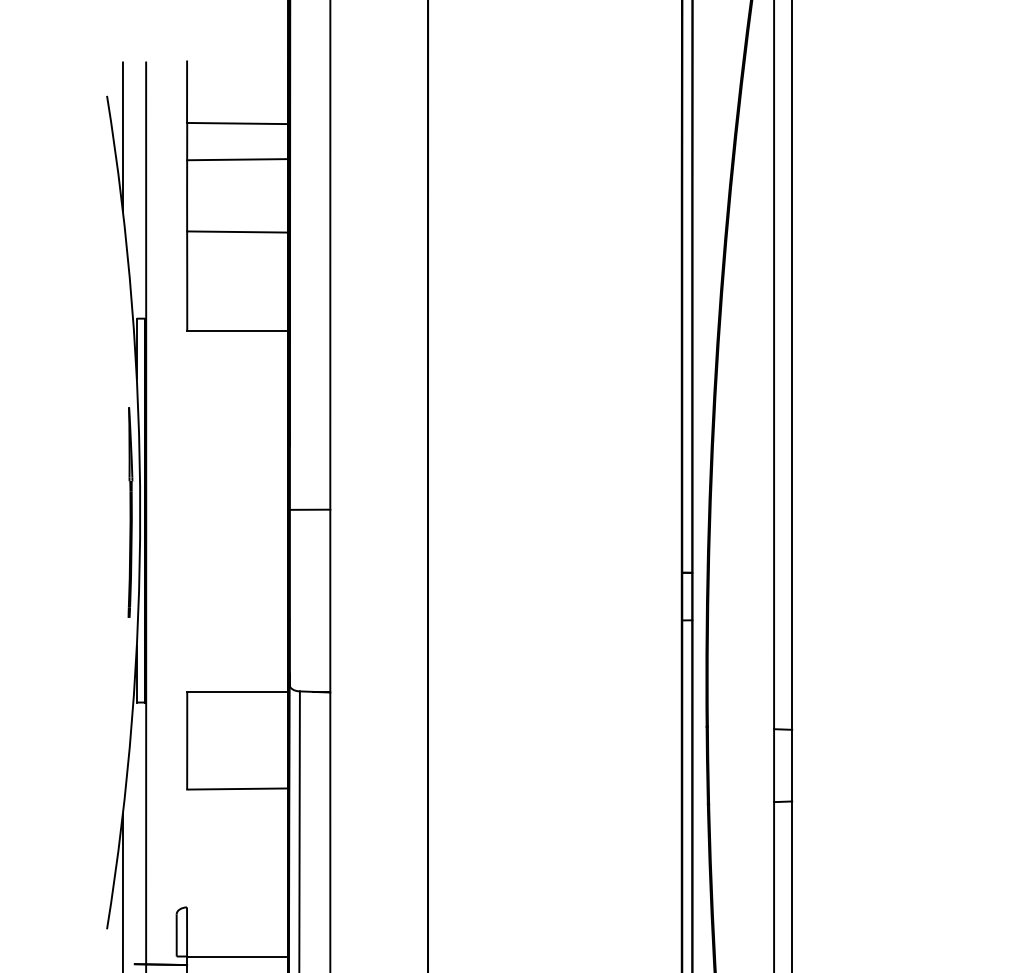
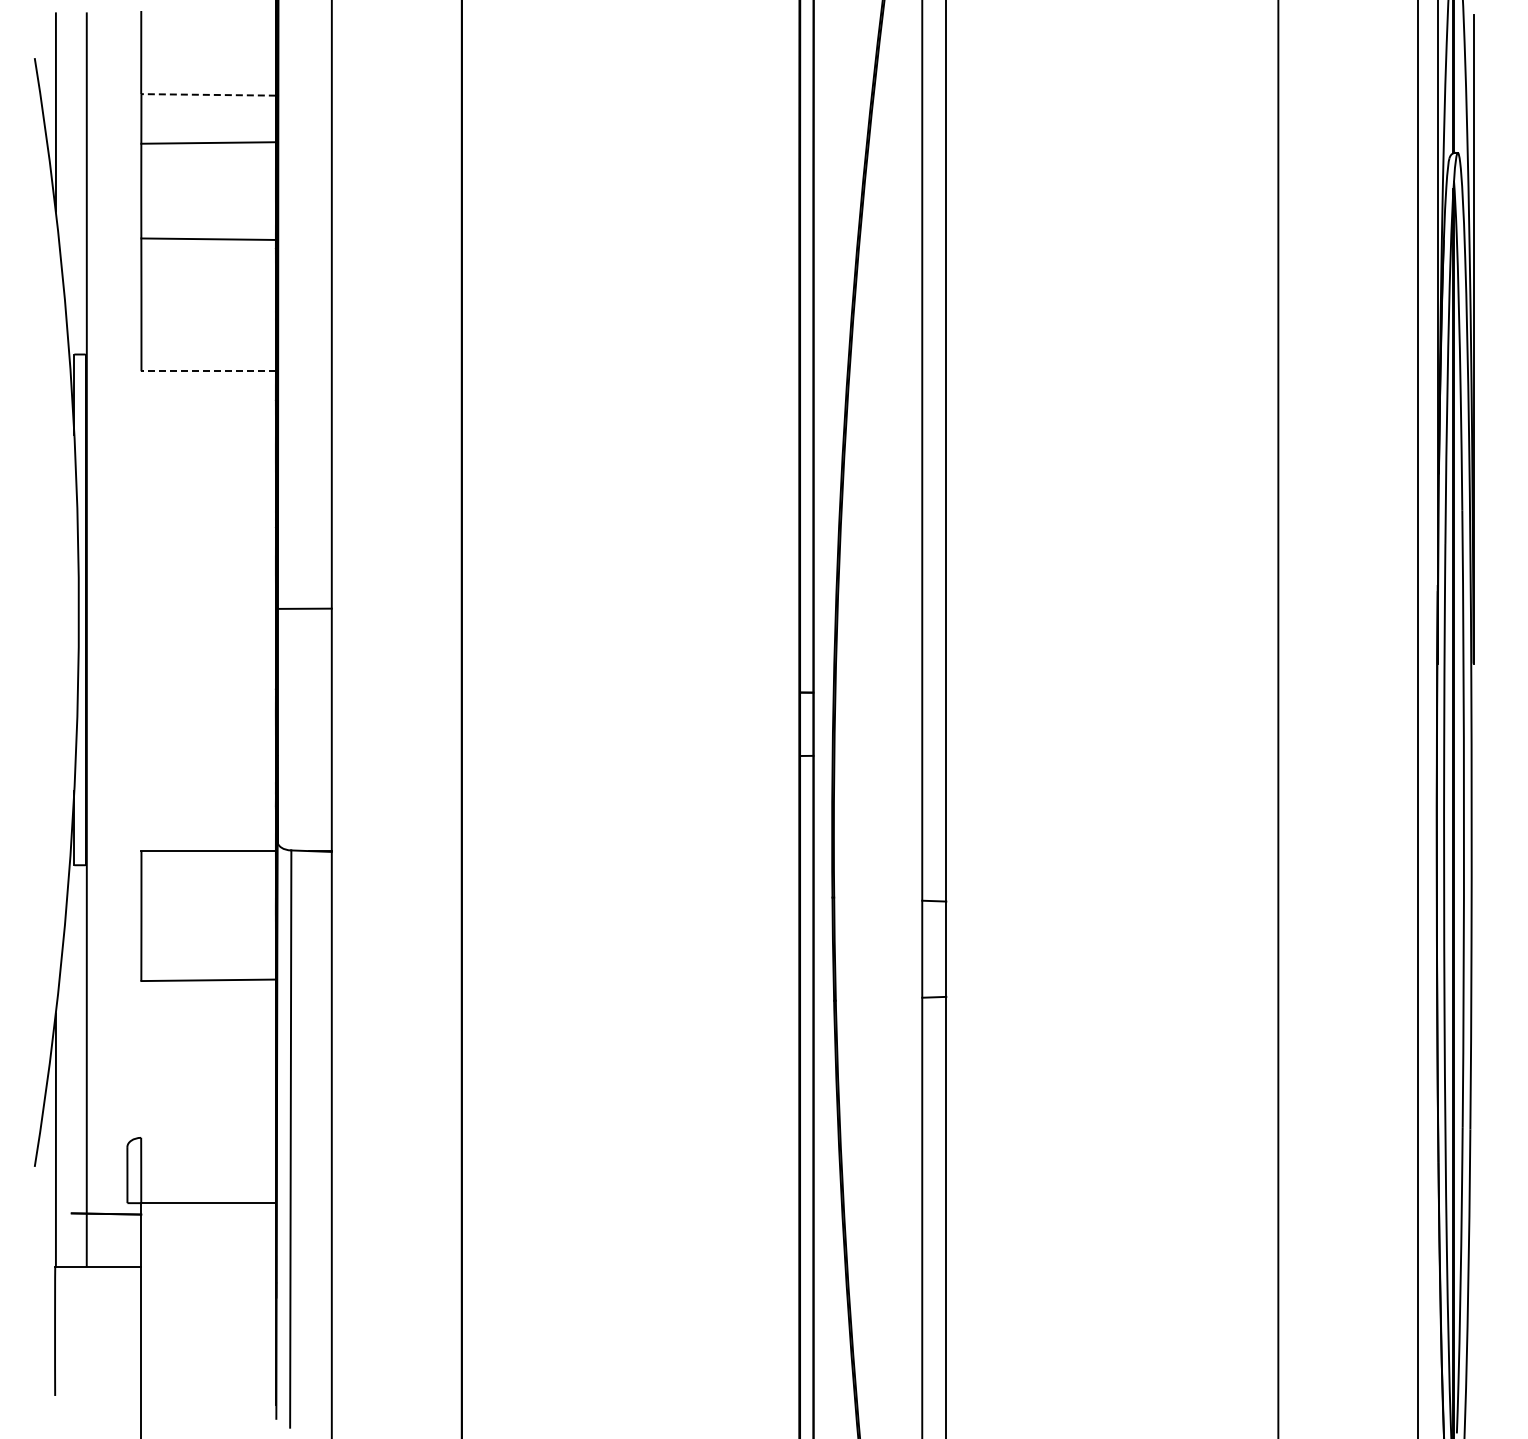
line: (237, 123) -> (208, 94), solid -> dashed
line: (237, 331) -> (208, 371), solid -> dashed
part: (130, 512) -> (65, 612), removed

